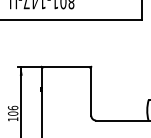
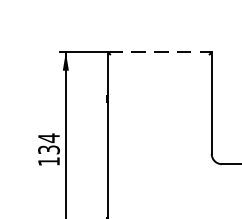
line: (66, 66) -> (160, 51), solid -> dashed
text: (12, 110) -> (47, 143), 106 -> 134

